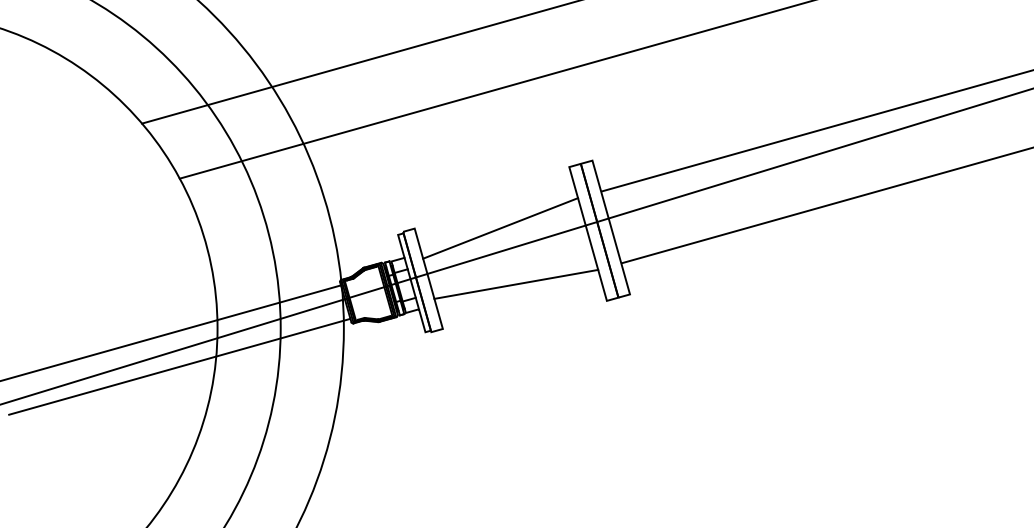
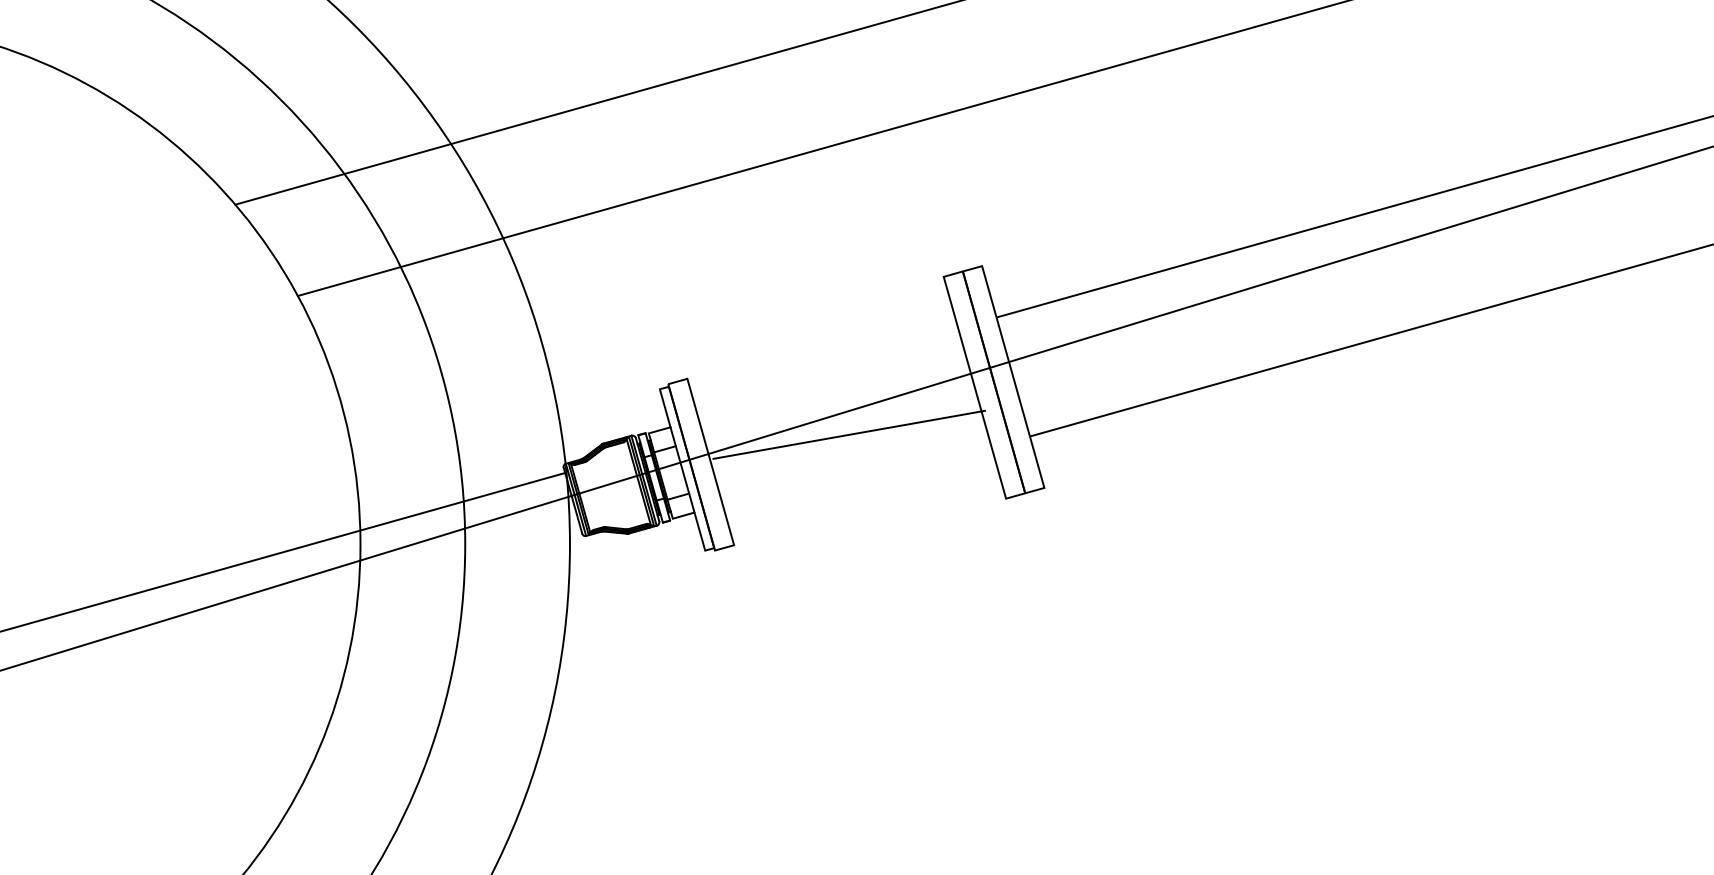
line: (500, 228) -> (829, 378), removed
line: (516, 283) -> (849, 433), moved
line: (179, 366) -> (297, 607), removed

